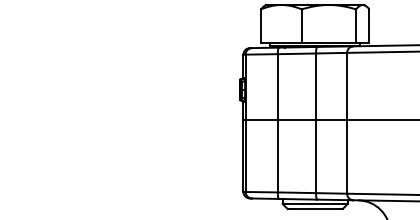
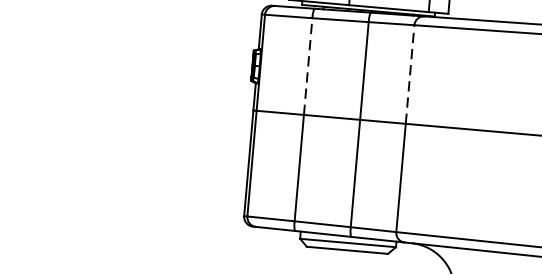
line: (347, 86) -> (410, 74), solid -> dashed
line: (277, 87) -> (307, 67), solid -> dashed

